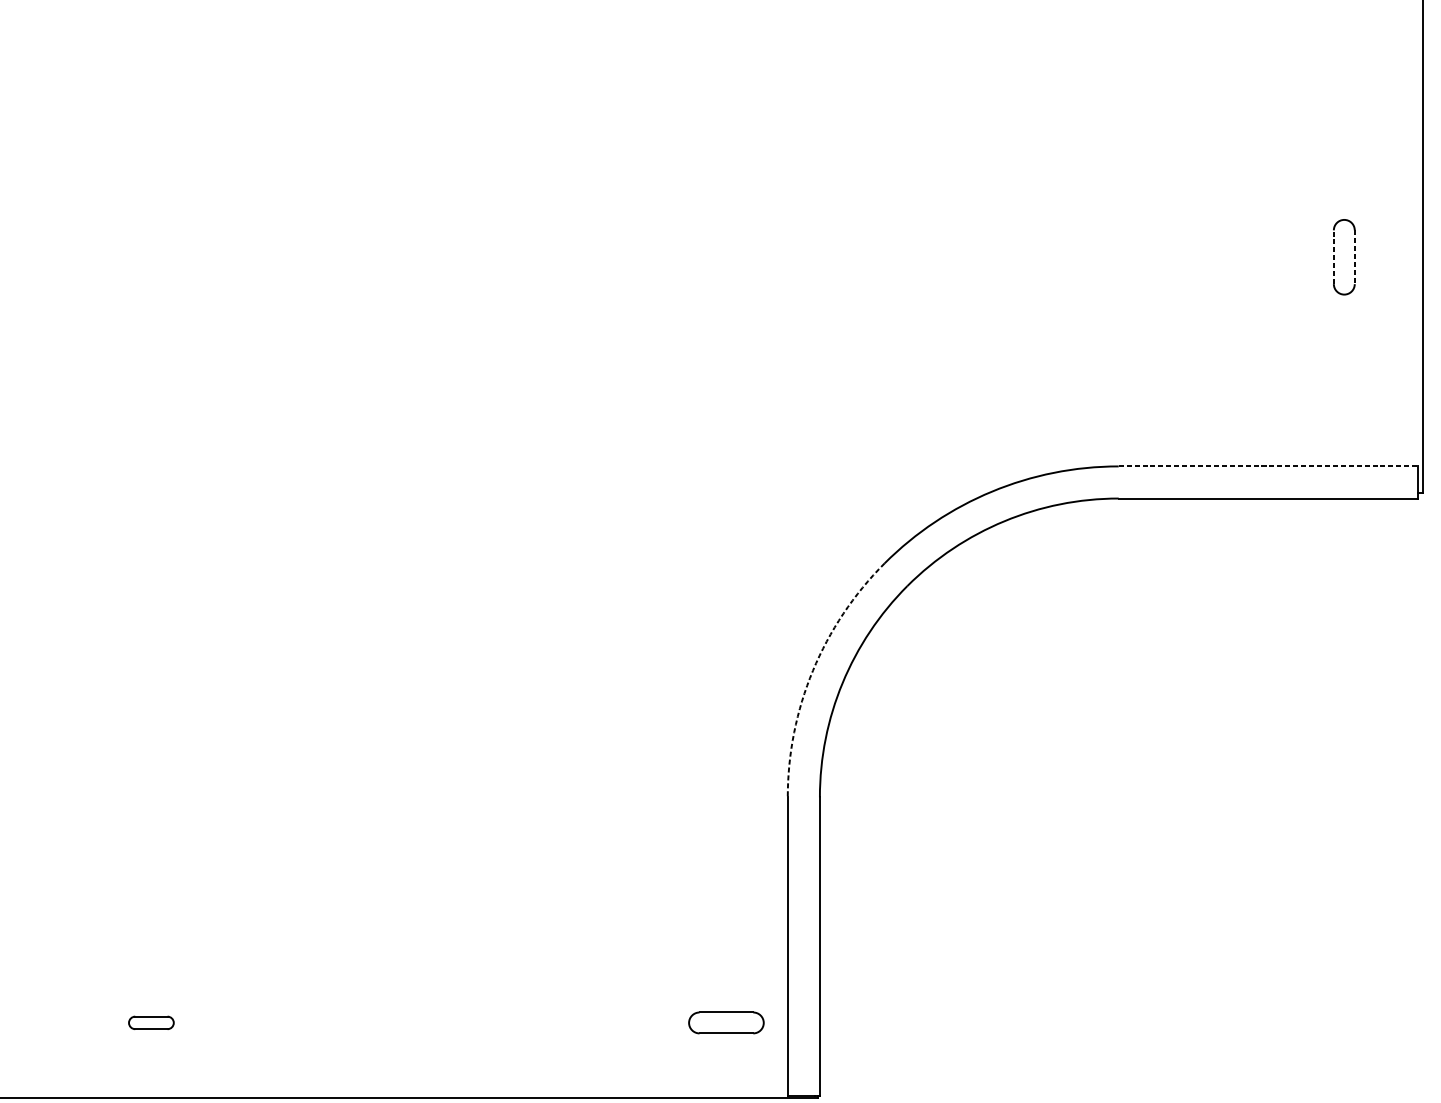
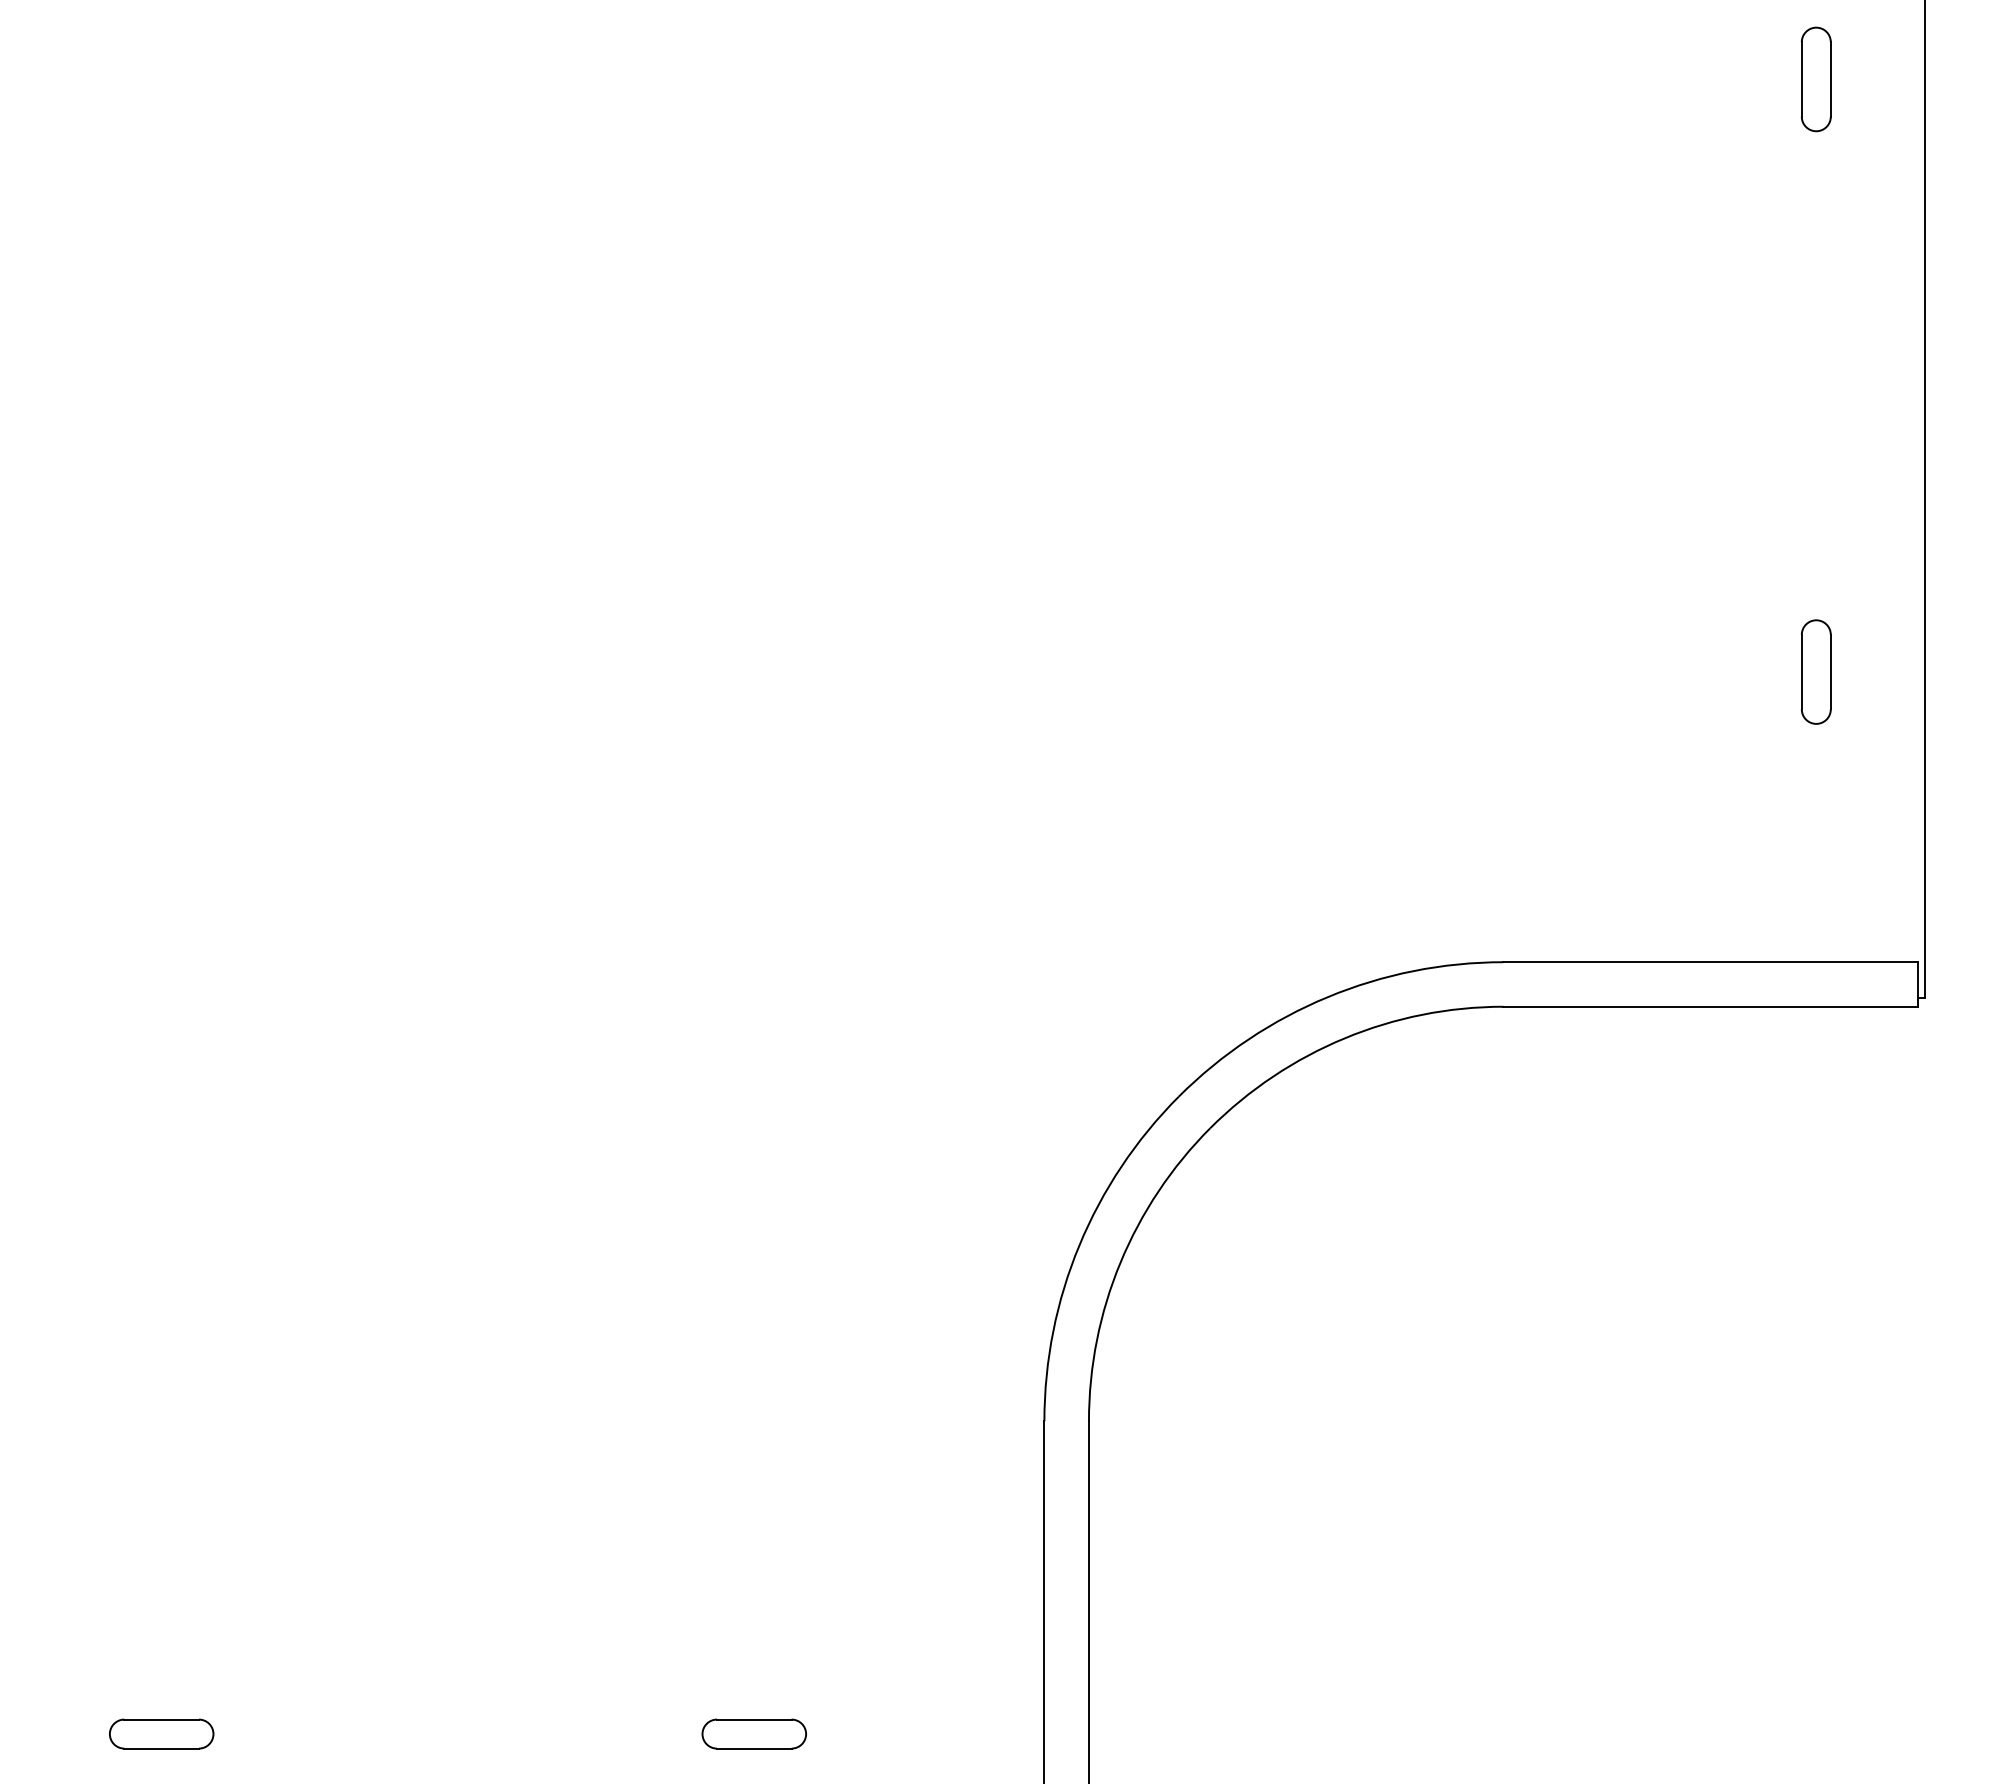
line: (1333, 256) -> (1801, 671), dashed -> solid
line: (1354, 257) -> (1830, 672), dashed -> solid
line: (1268, 466) -> (1711, 962), dashed -> solid
arc: (813, 670) -> (1079, 1245), dashed -> solid
part: (151, 1022) -> (161, 1733), size x1.67
part: (725, 1022) -> (753, 1733), moved

